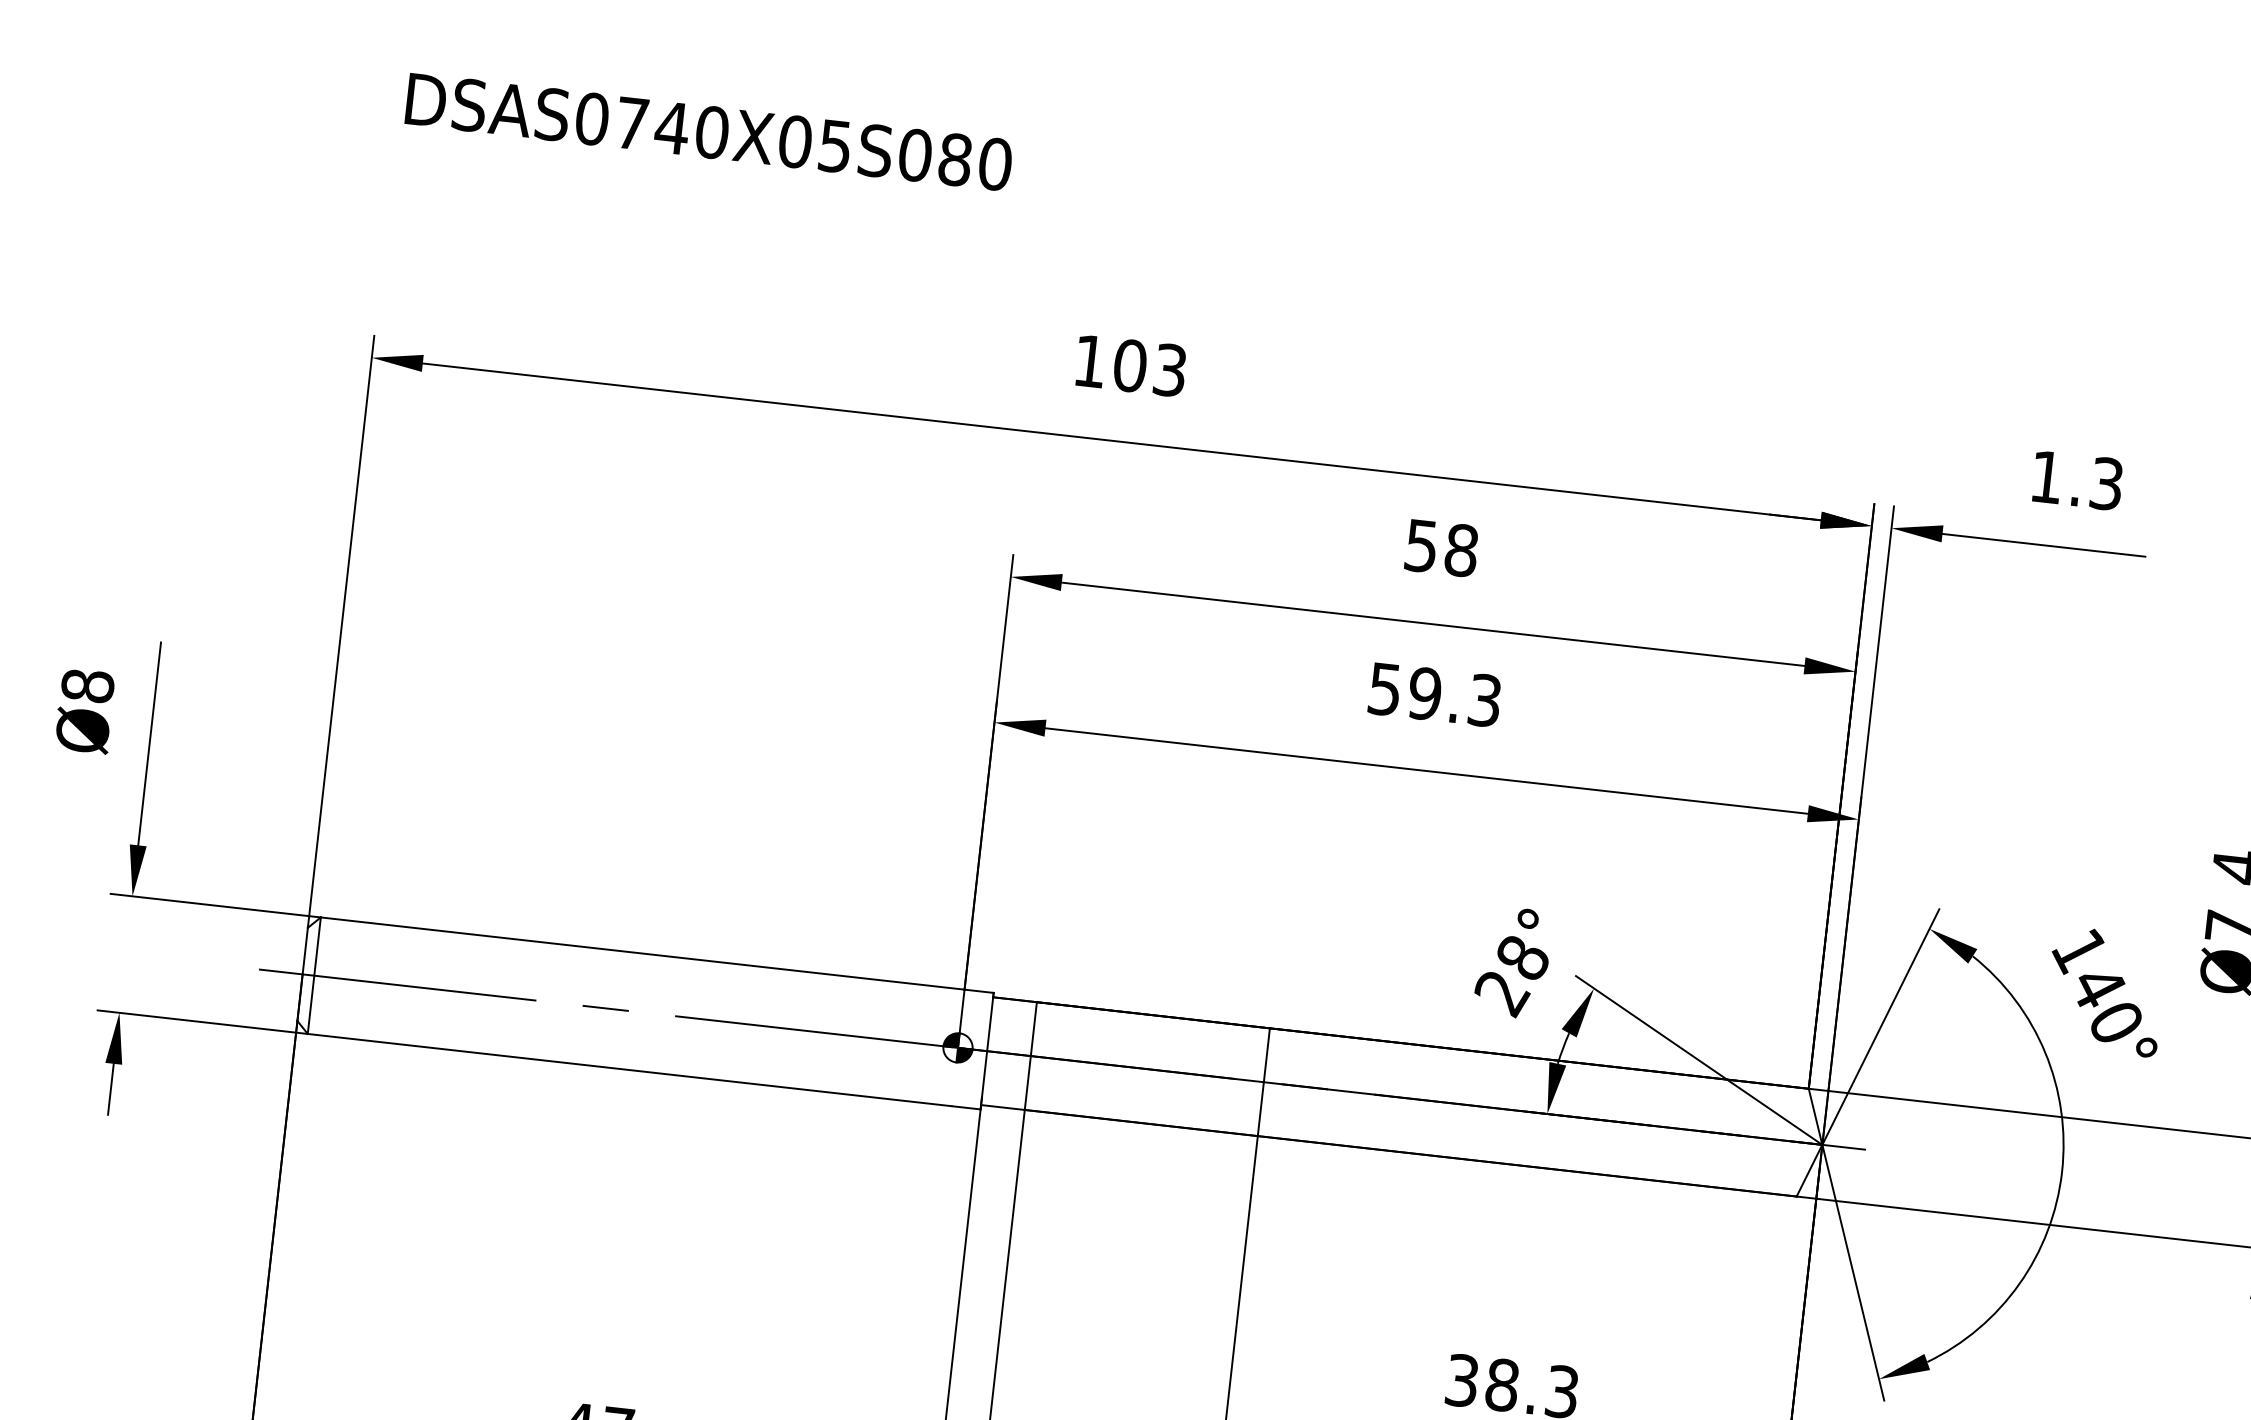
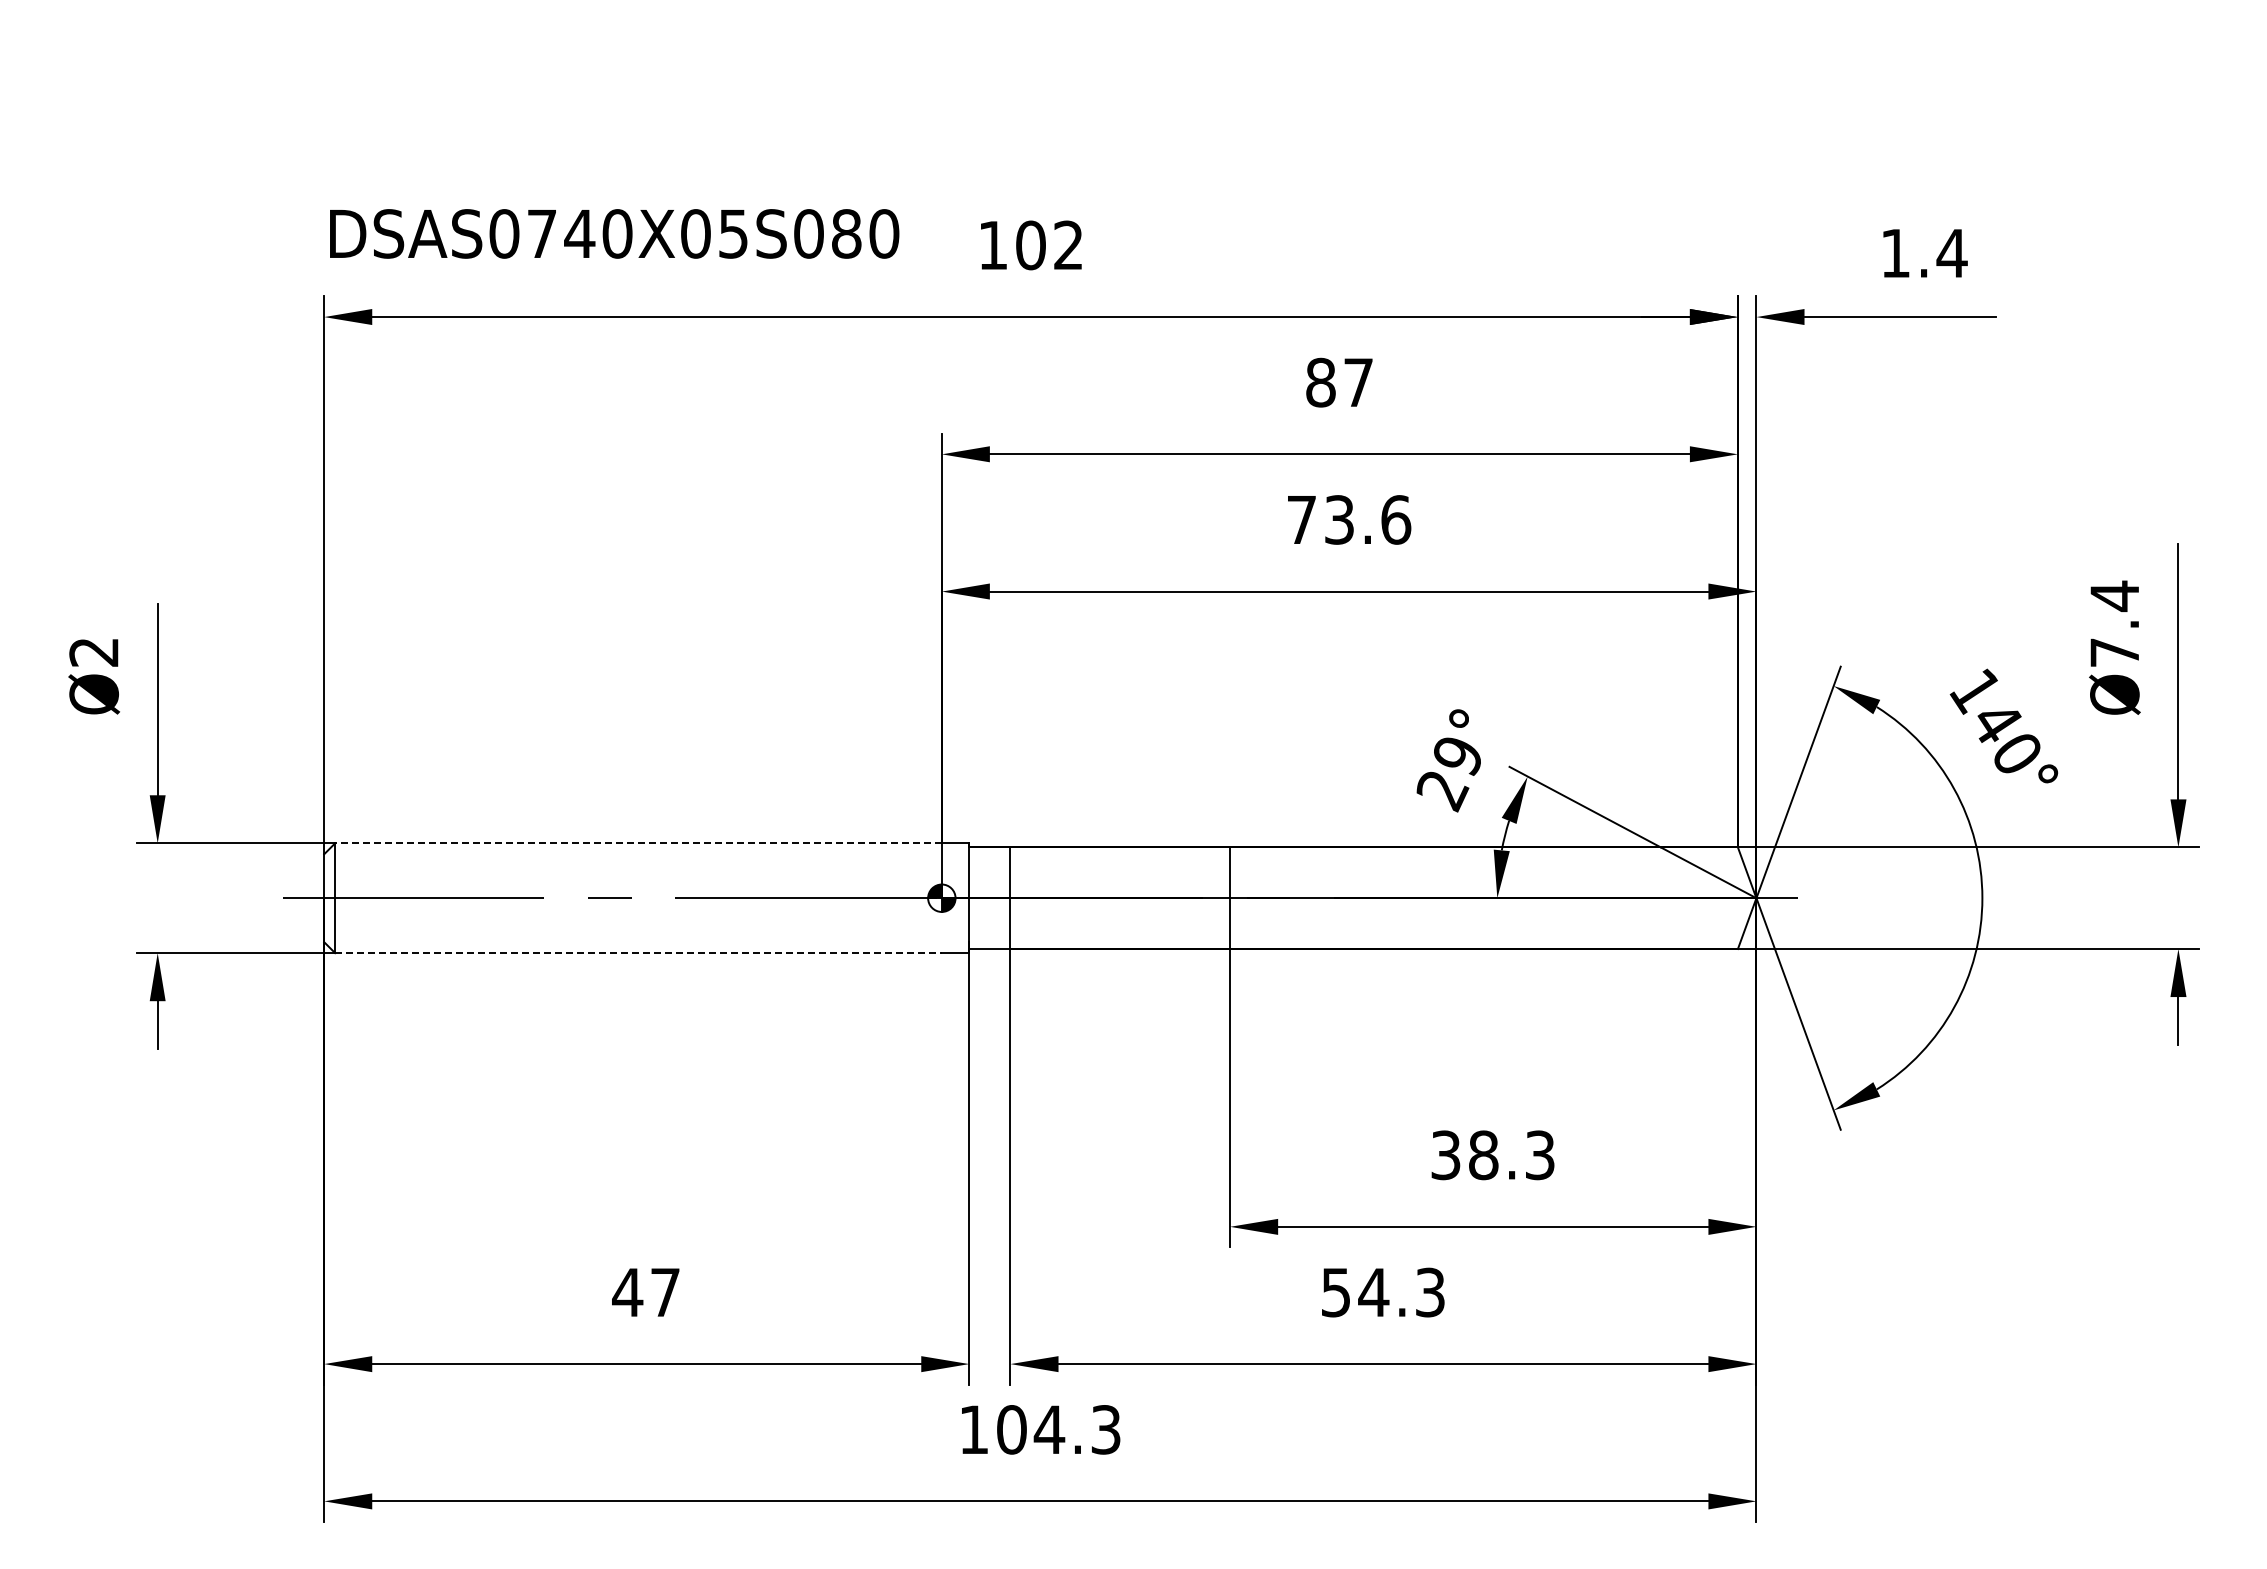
text: (709, 131) -> (614, 233), moved
text: (1170, 370) -> (1068, 245), 103 -> 102
text: (2106, 483) -> (1951, 253), 1.3 -> 1.4
text: (1441, 548) -> (1339, 382), 58 -> 87
text: (87, 685) -> (93, 651), Ø8 -> Ø2
text: (1435, 694) -> (1349, 519), 59.3 -> 73.6
line: (642, 953) -> (638, 843), solid -> dashed
text: (1523, 957) -> (1458, 755), 28° -> 29°
line: (630, 1070) -> (639, 953), solid -> dashed

